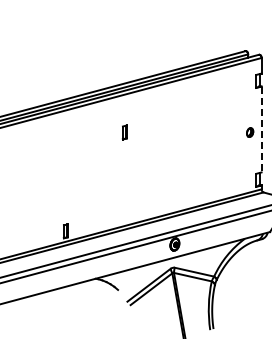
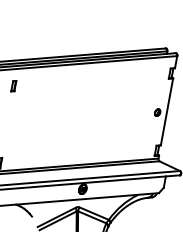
line: (261, 129) -> (166, 111), dashed -> solid
part: (124, 132) -> (13, 86), moved

